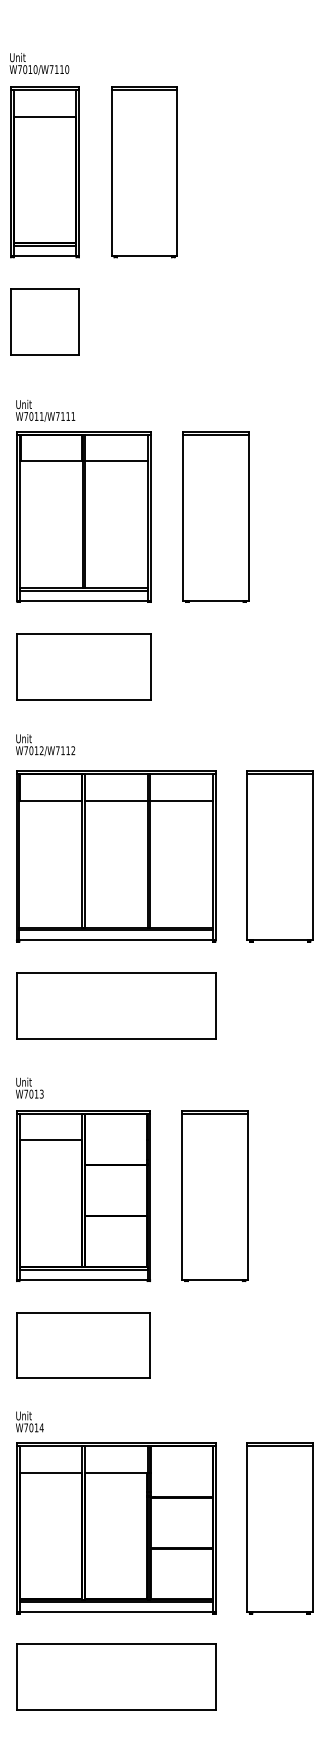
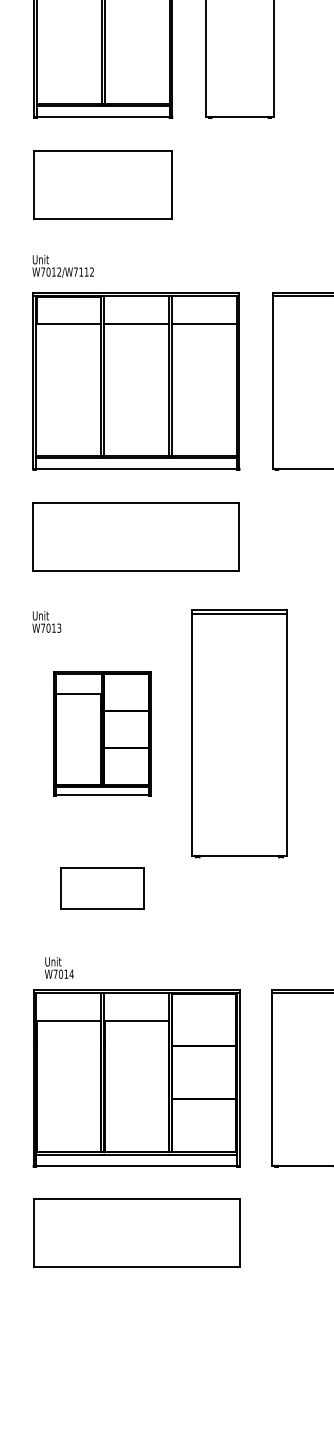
part: (83, 1195) -> (102, 733), size x0.7
part: (214, 1195) -> (238, 733), size x1.4
part: (83, 1345) -> (102, 888), size x0.6
text: (29, 1421) -> (59, 967), moved

